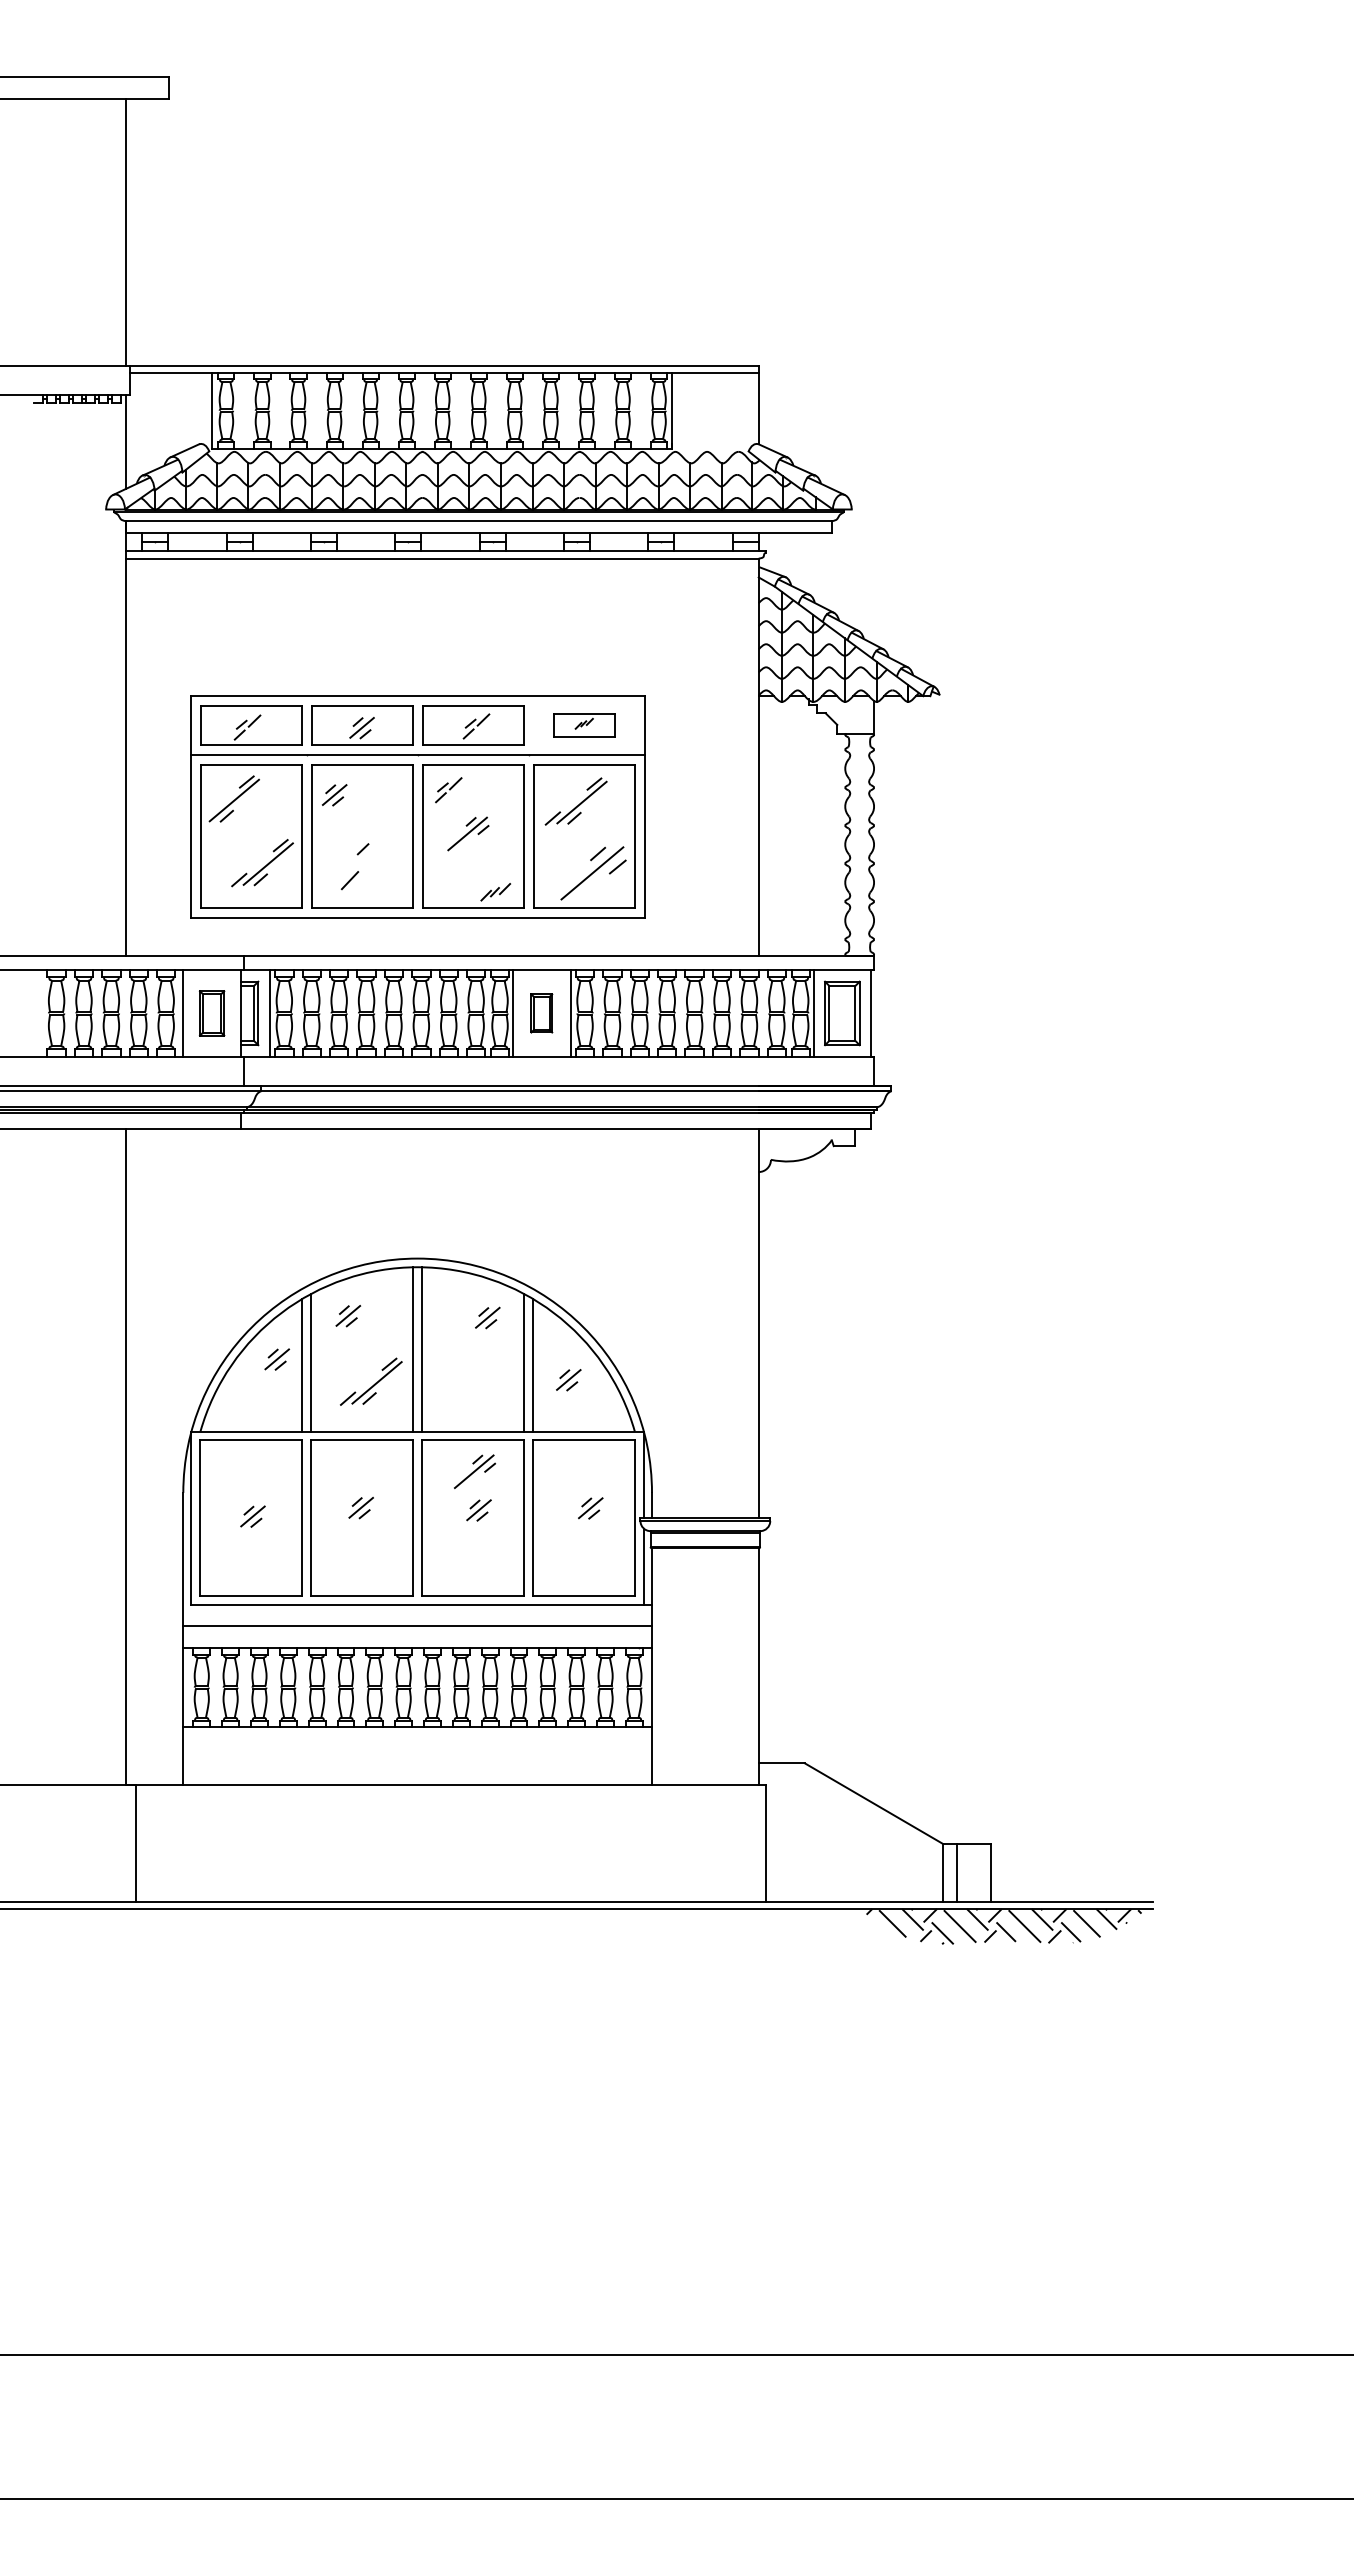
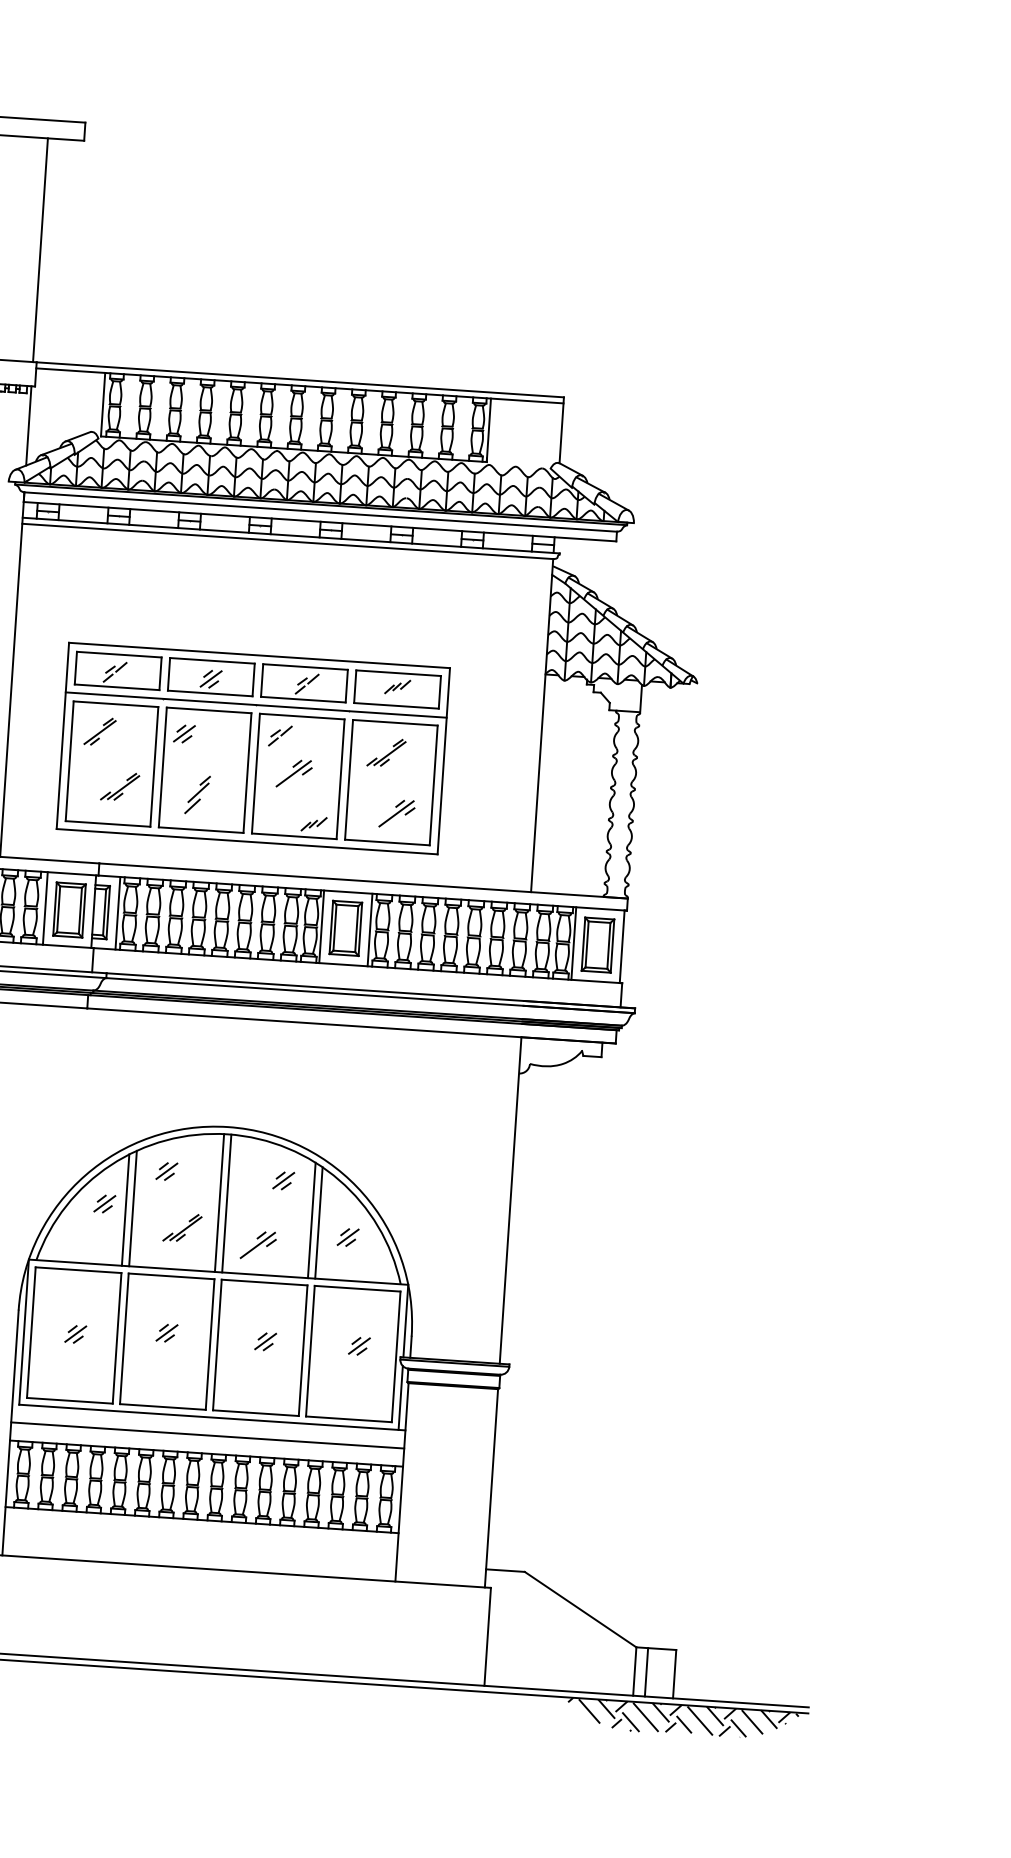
part: (584, 725) -> (397, 689), size x1.67
part: (234, 799) -> (100, 731), size x0.71
part: (575, 801) -> (386, 752), size x0.71
part: (262, 862) -> (120, 786), size x0.71
line: (355, 863) -> (198, 792), added
part: (593, 873) -> (397, 813), size x0.62
part: (211, 1013) -> (68, 910), size x1.43
part: (541, 1013) -> (345, 928), size x1.67
part: (371, 1381) -> (182, 1227), size x0.71
part: (474, 1471) -> (258, 1245), moved

